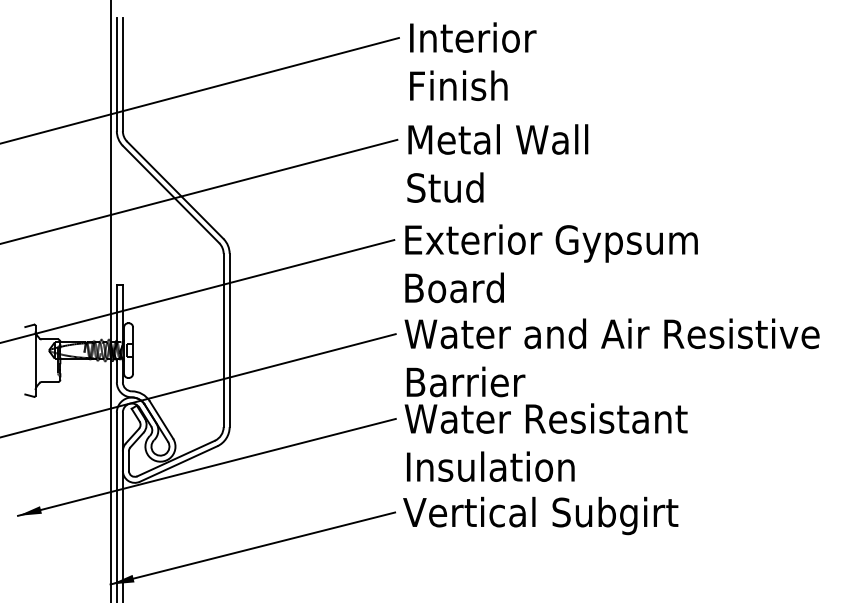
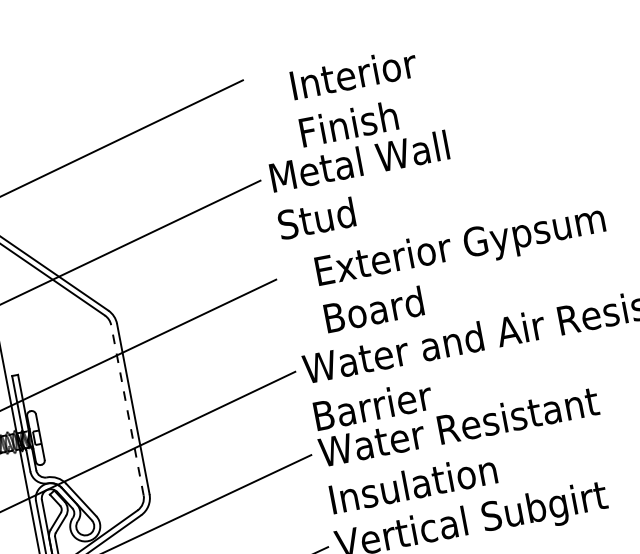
text: (473, 61) -> (358, 97), moved
text: (551, 263) -> (464, 267), moved
line: (223, 340) -> (127, 410), solid -> dashed

